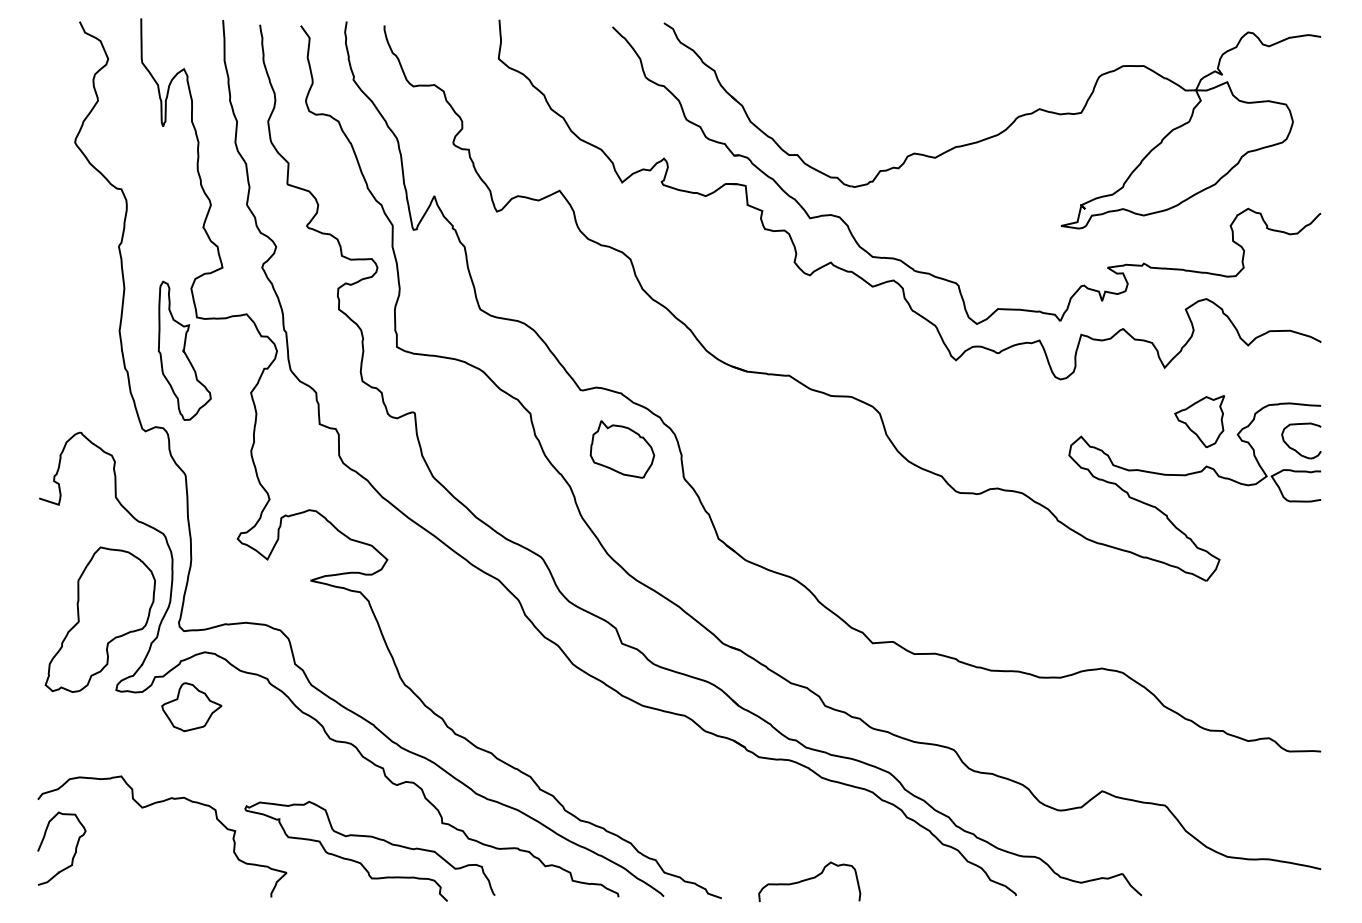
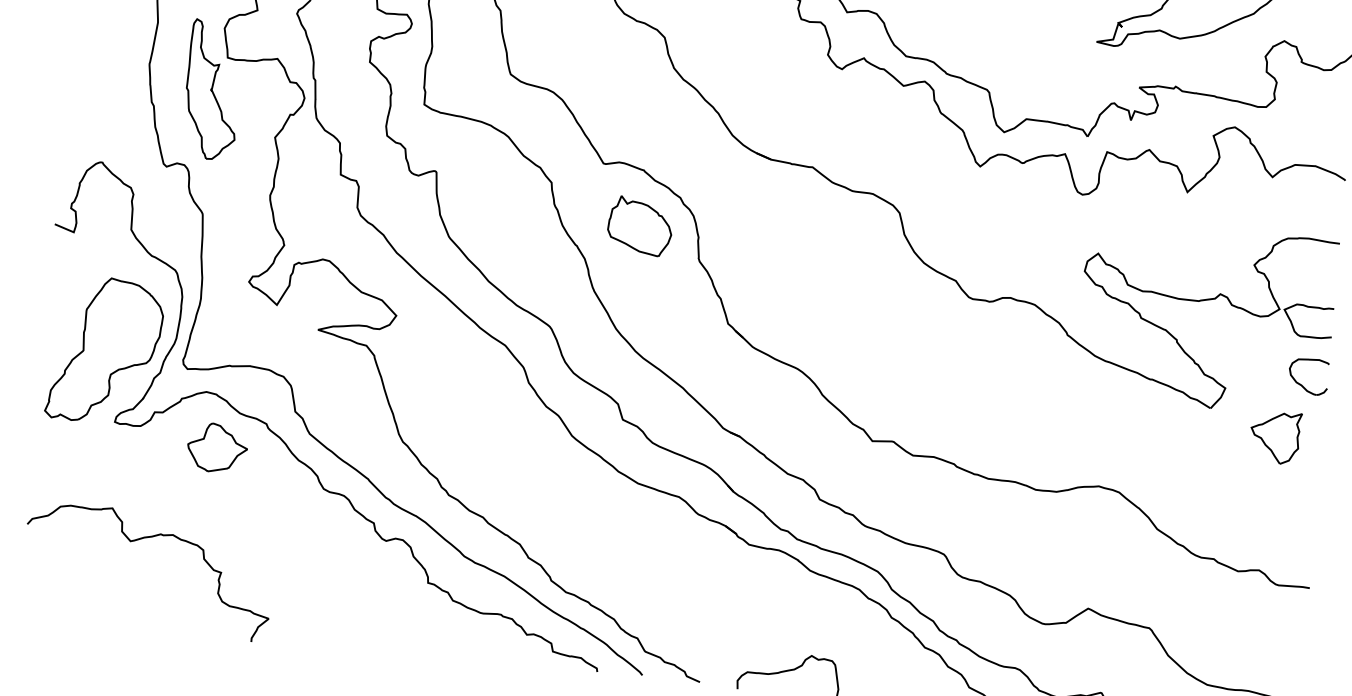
part: (1199, 421) -> (1275, 437), moved
part: (1295, 449) -> (1301, 384), moved
part: (191, 707) -> (217, 448), moved
curve: (373, 838) -> (358, 592), removed
curve: (73, 854) -> (57, 581), removed

